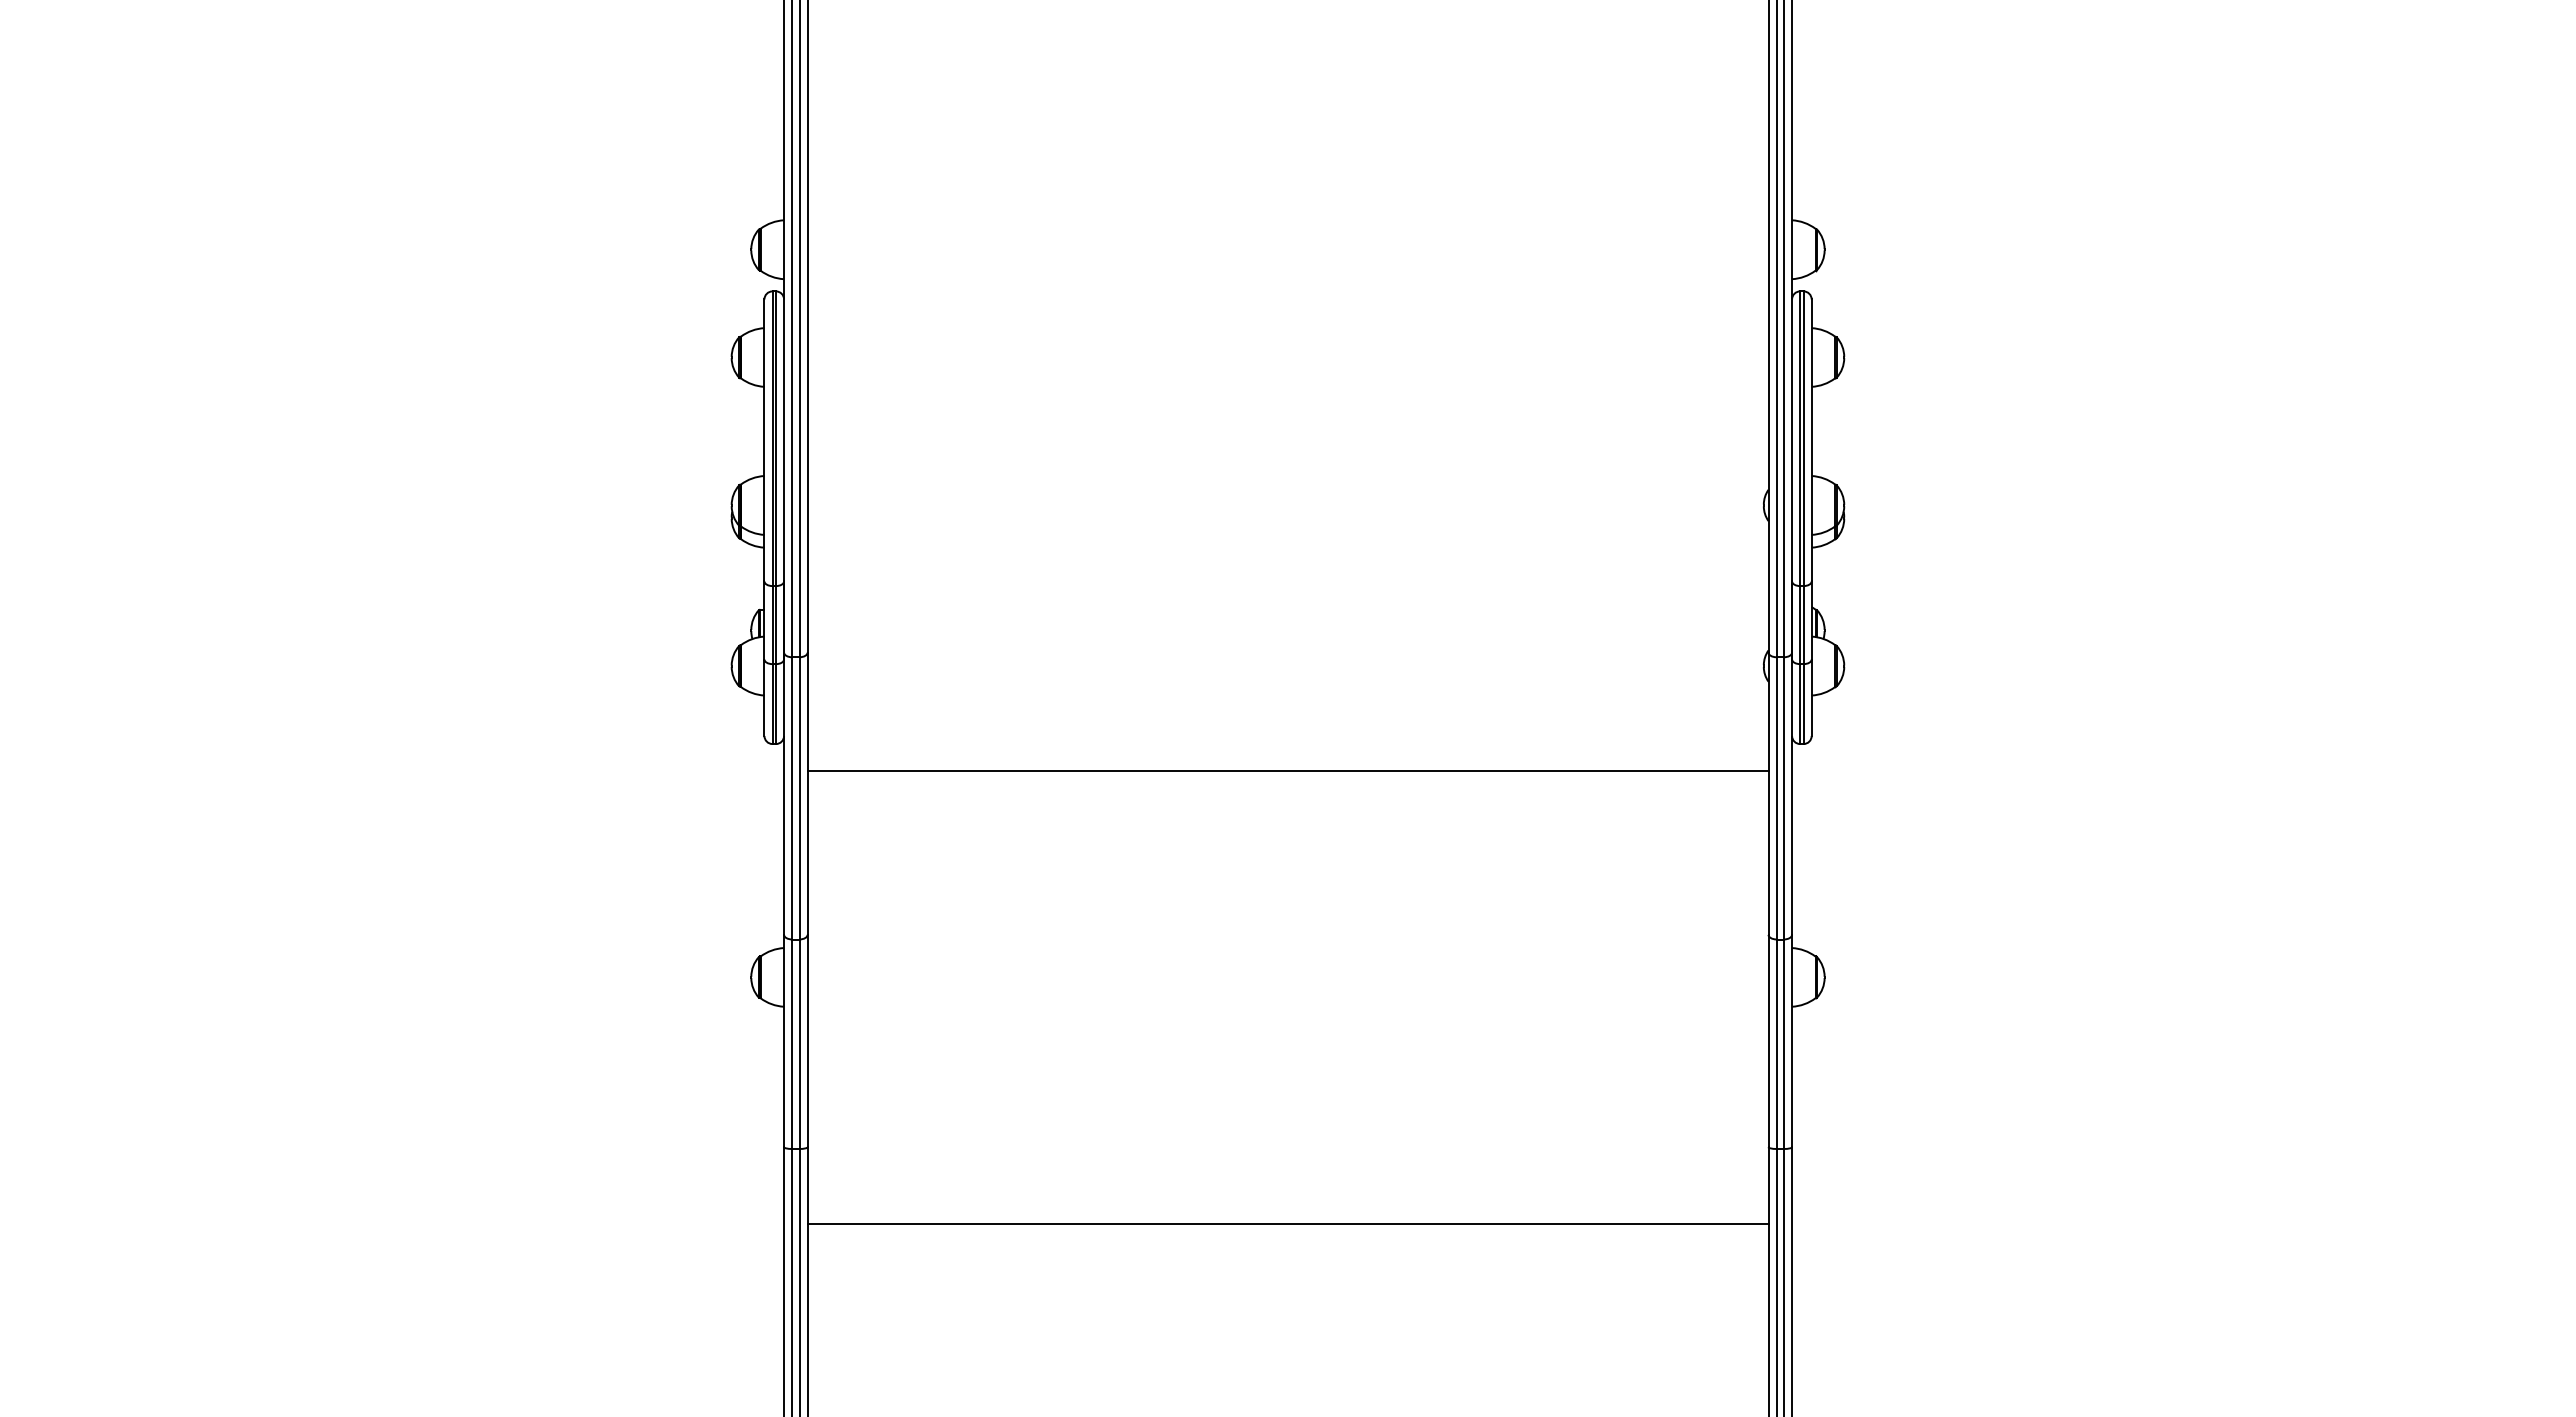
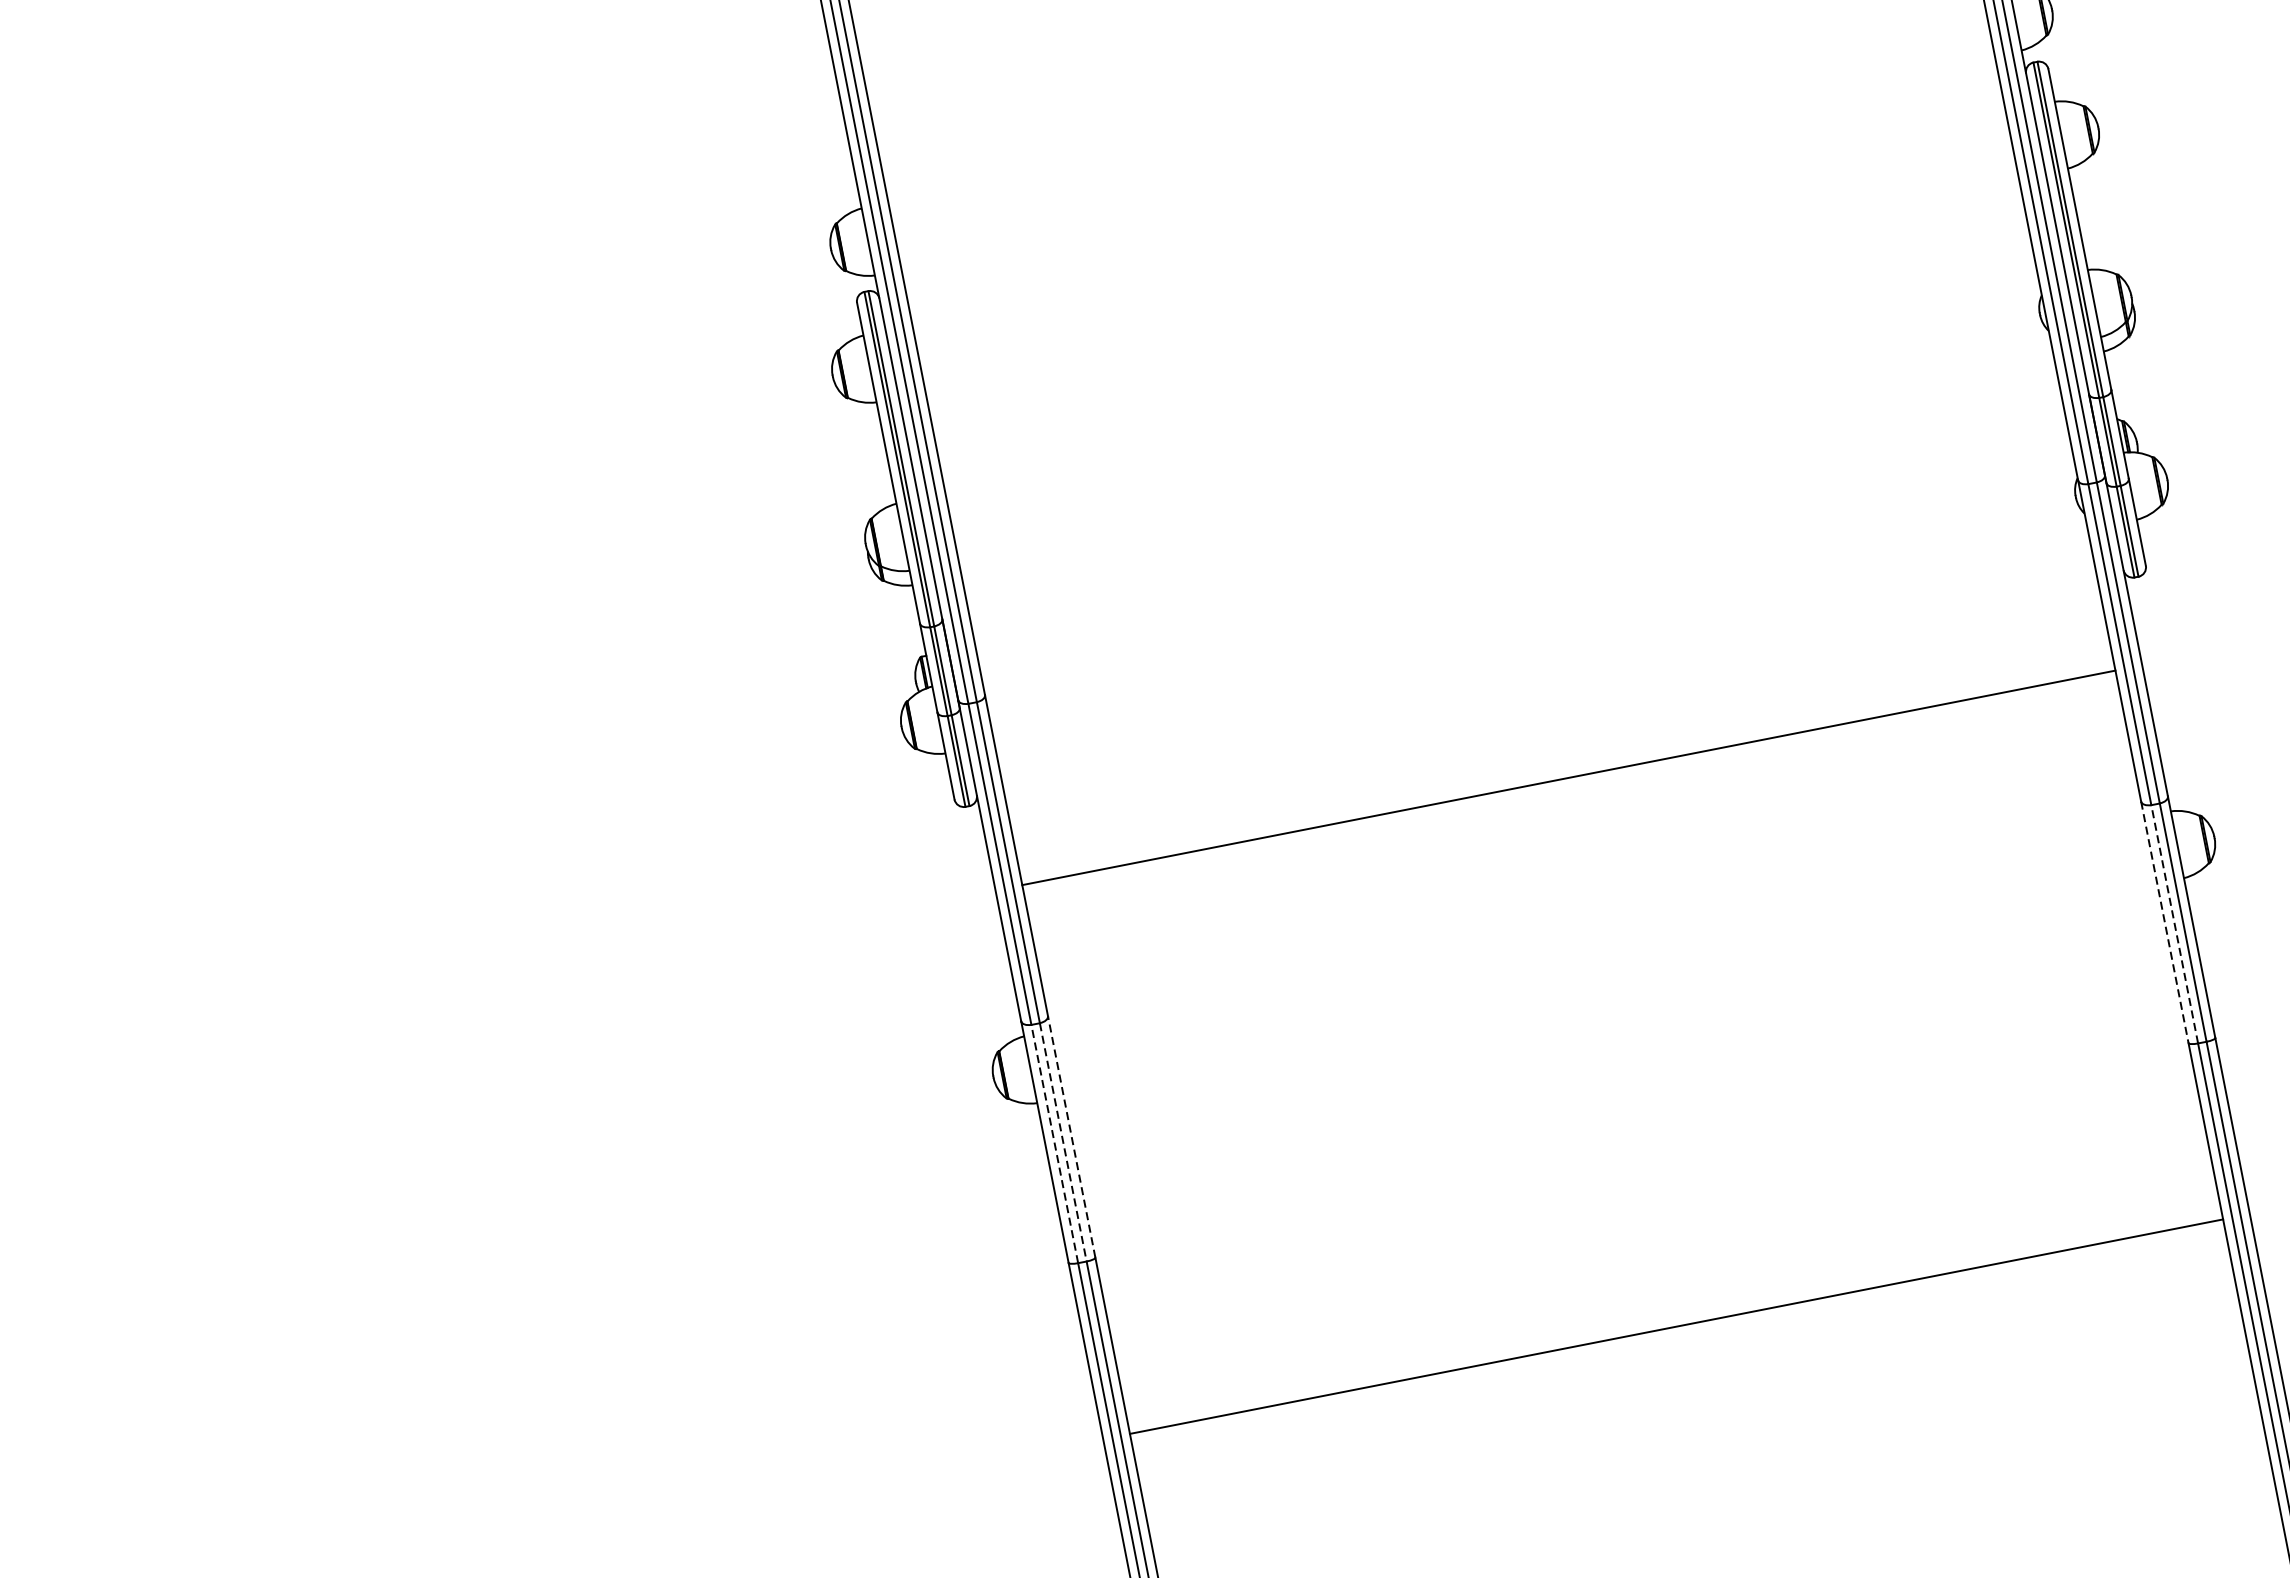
line: (1287, 770) -> (1568, 777), moved
line: (807, 1040) -> (1071, 1136), solid -> dashed
line: (1768, 1041) -> (2164, 922), solid -> dashed
line: (792, 1044) -> (1055, 1144), solid -> dashed
line: (799, 1044) -> (1063, 1142), solid -> dashed
line: (1776, 1044) -> (2174, 924), solid -> dashed
line: (1287, 1224) -> (1675, 1327), moved

